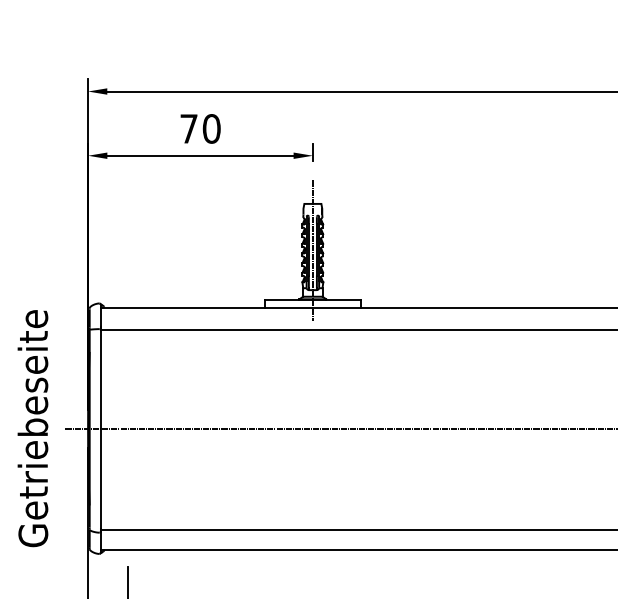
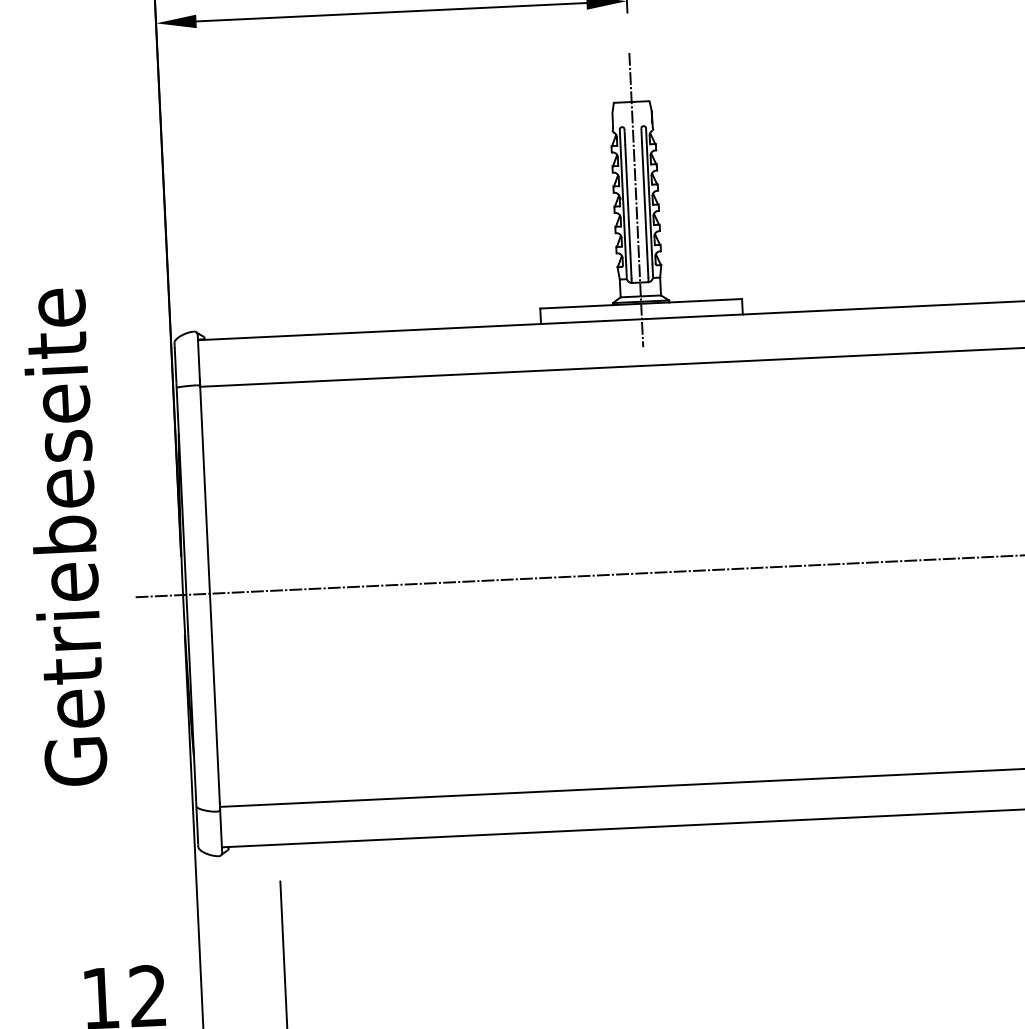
text: (32, 428) -> (63, 537), moved

